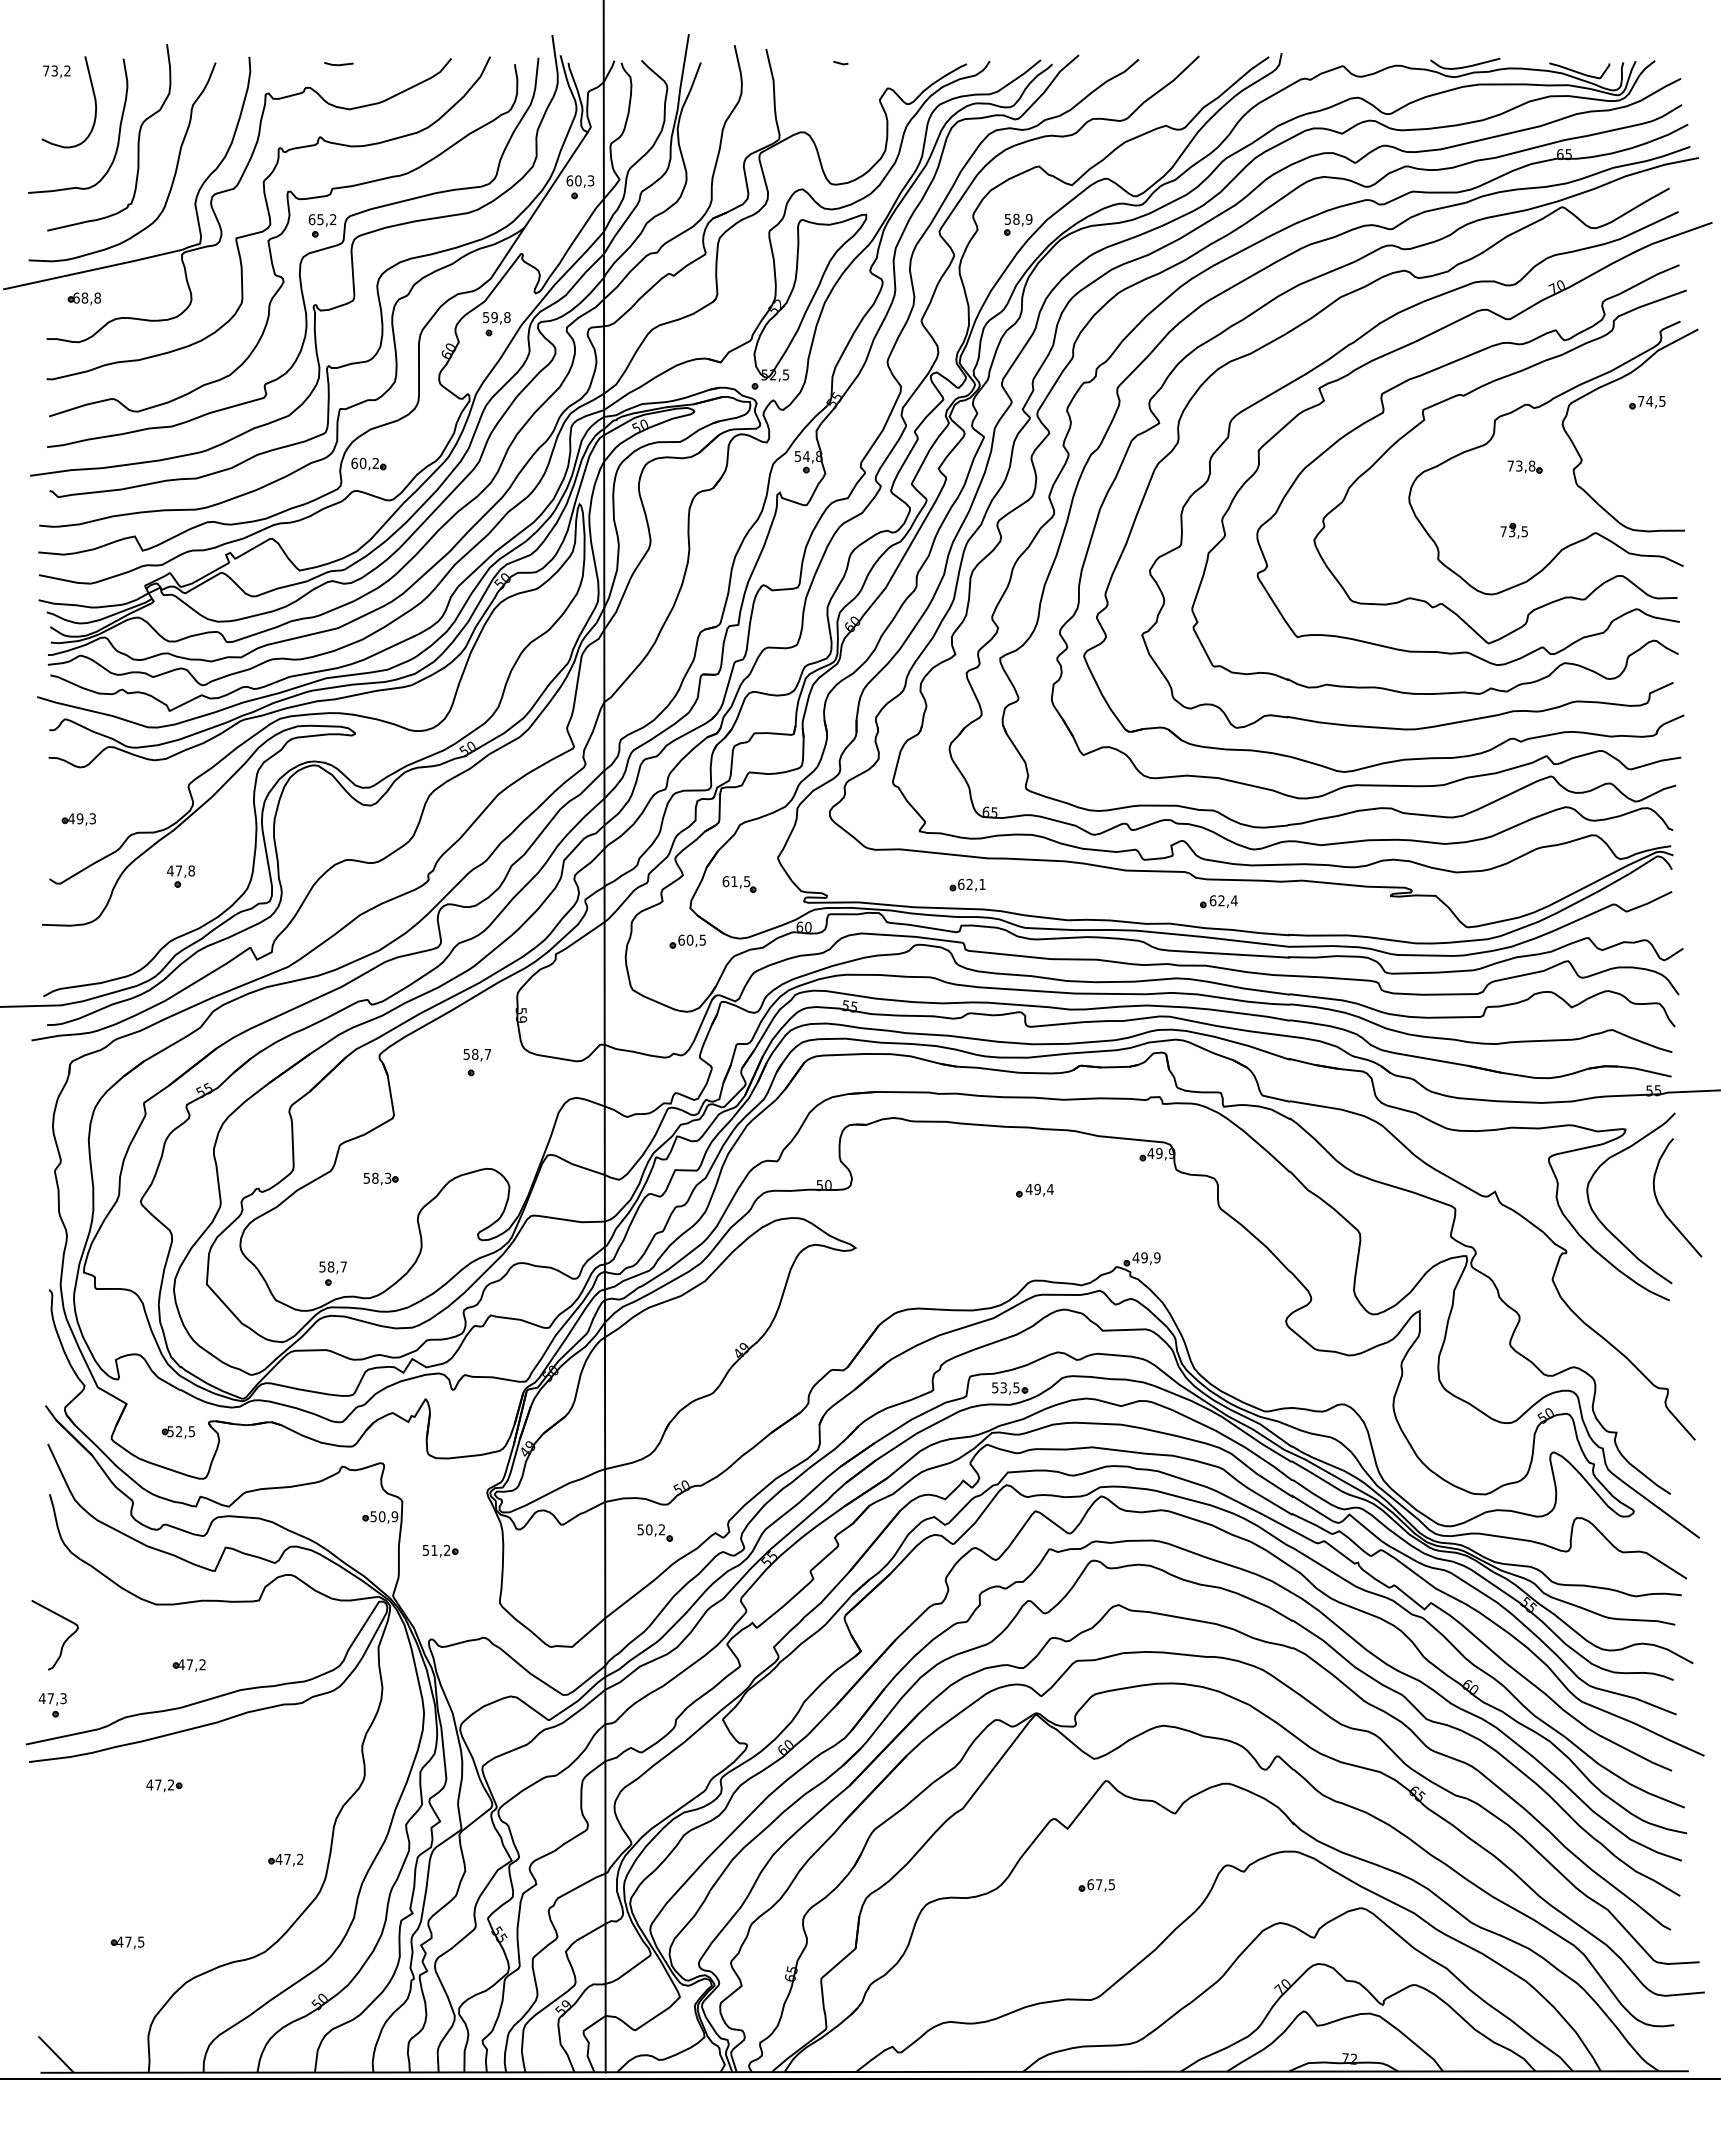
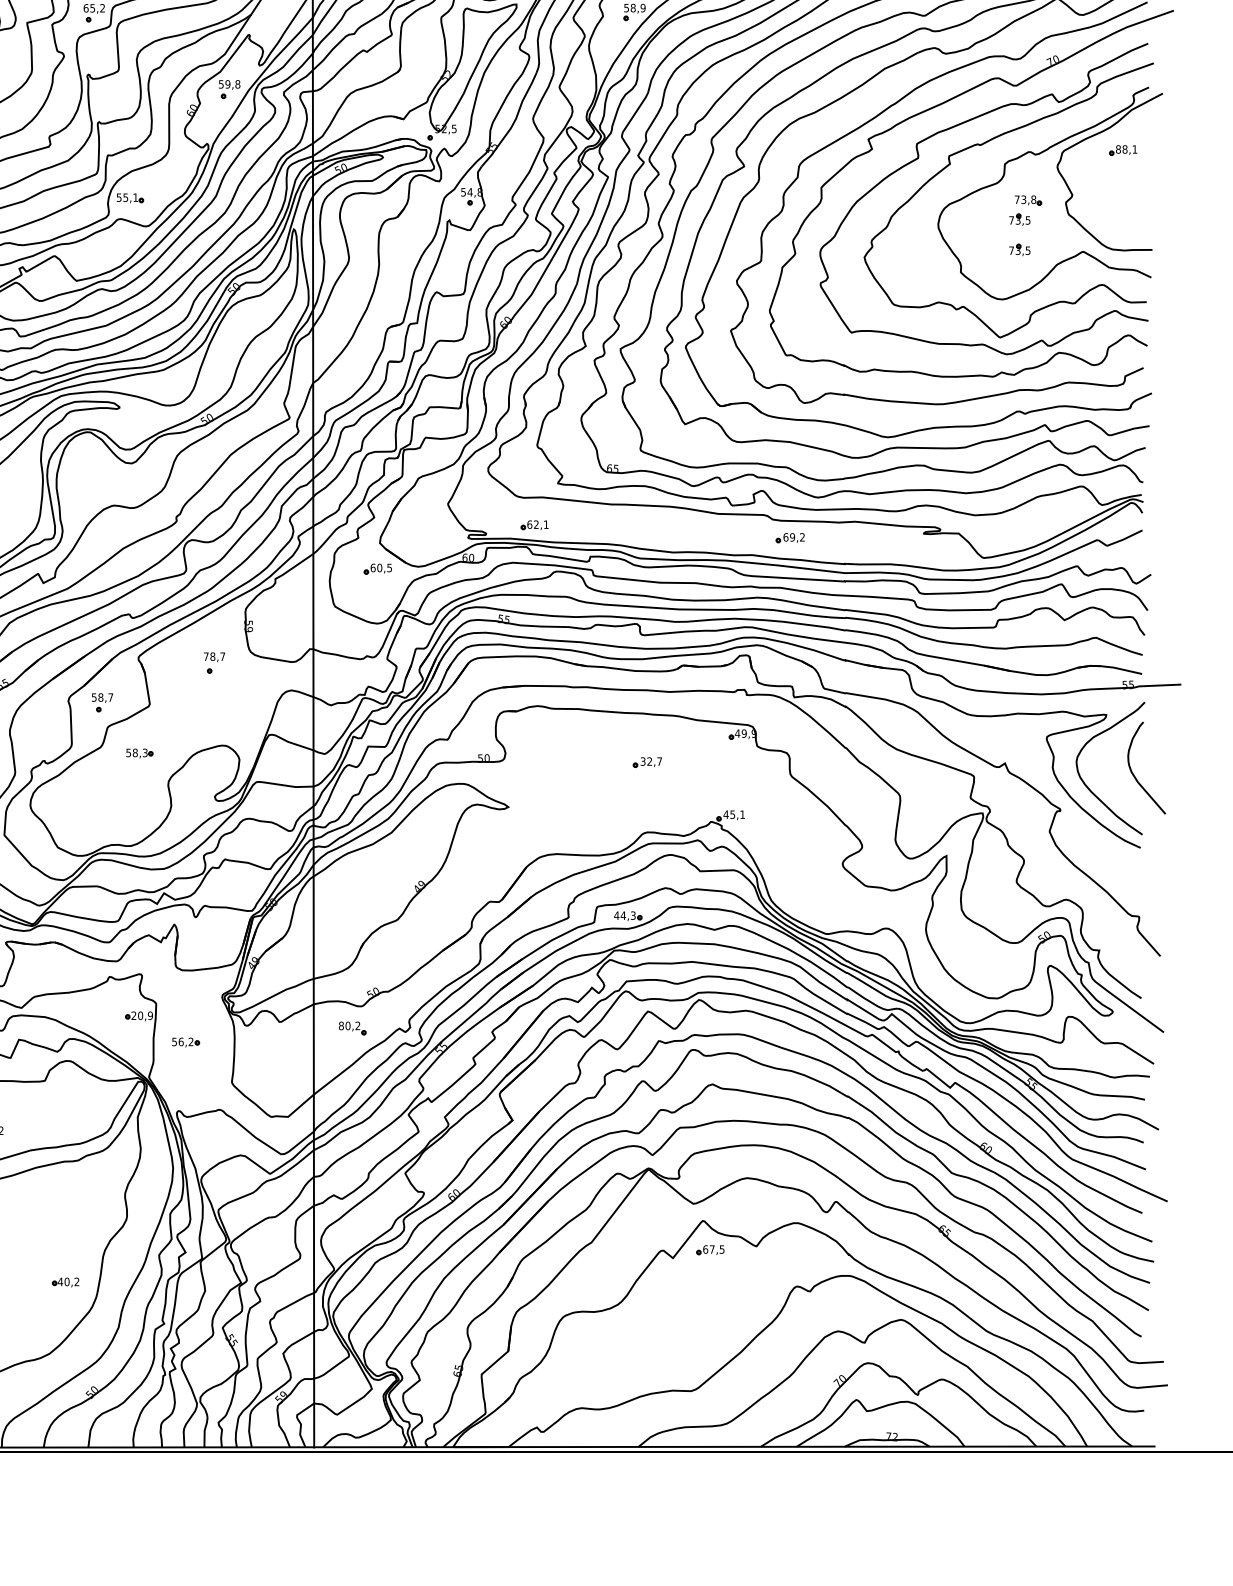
text: (1651, 400) -> (1126, 148), 74,5 -> 88,1
text: (364, 462) -> (126, 196), 60,2 -> 55,1
part: (1513, 491) -> (1019, 219), added
part: (739, 884) -> (418, 524), removed
part: (967, 885) -> (534, 525), moved
text: (1227, 900) -> (797, 537), 62,4 -> 69,2
text: (466, 1054) -> (206, 656), 58,7 -> 78,7
text: (1039, 1188) -> (651, 760), 49,4 -> 32,7
text: (1150, 1257) -> (737, 814), 49,9 -> 45,1
part: (332, 1273) -> (102, 702), moved
text: (1005, 1387) -> (624, 915), 53,5 -> 44,3
text: (373, 1516) -> (133, 1015), 50,9 -> 20,9
text: (640, 1529) -> (341, 1025), 50,2 -> 80,2
text: (434, 1549) -> (181, 1041), 51,2 -> 56,2
text: (287, 1858) -> (67, 1281), 47,2 -> 40,2
part: (1096, 1885) -> (710, 1250), moved

